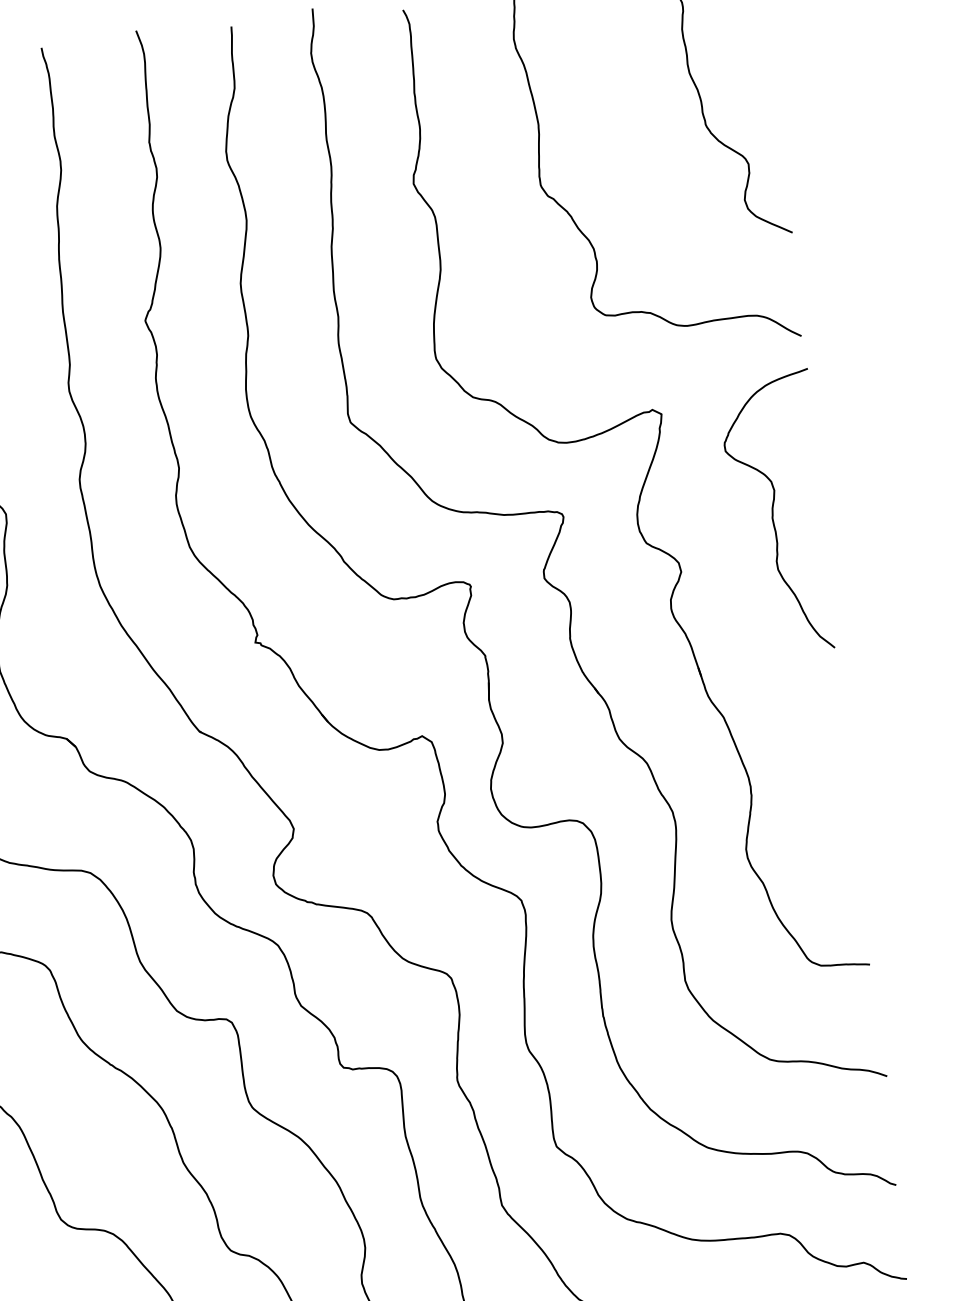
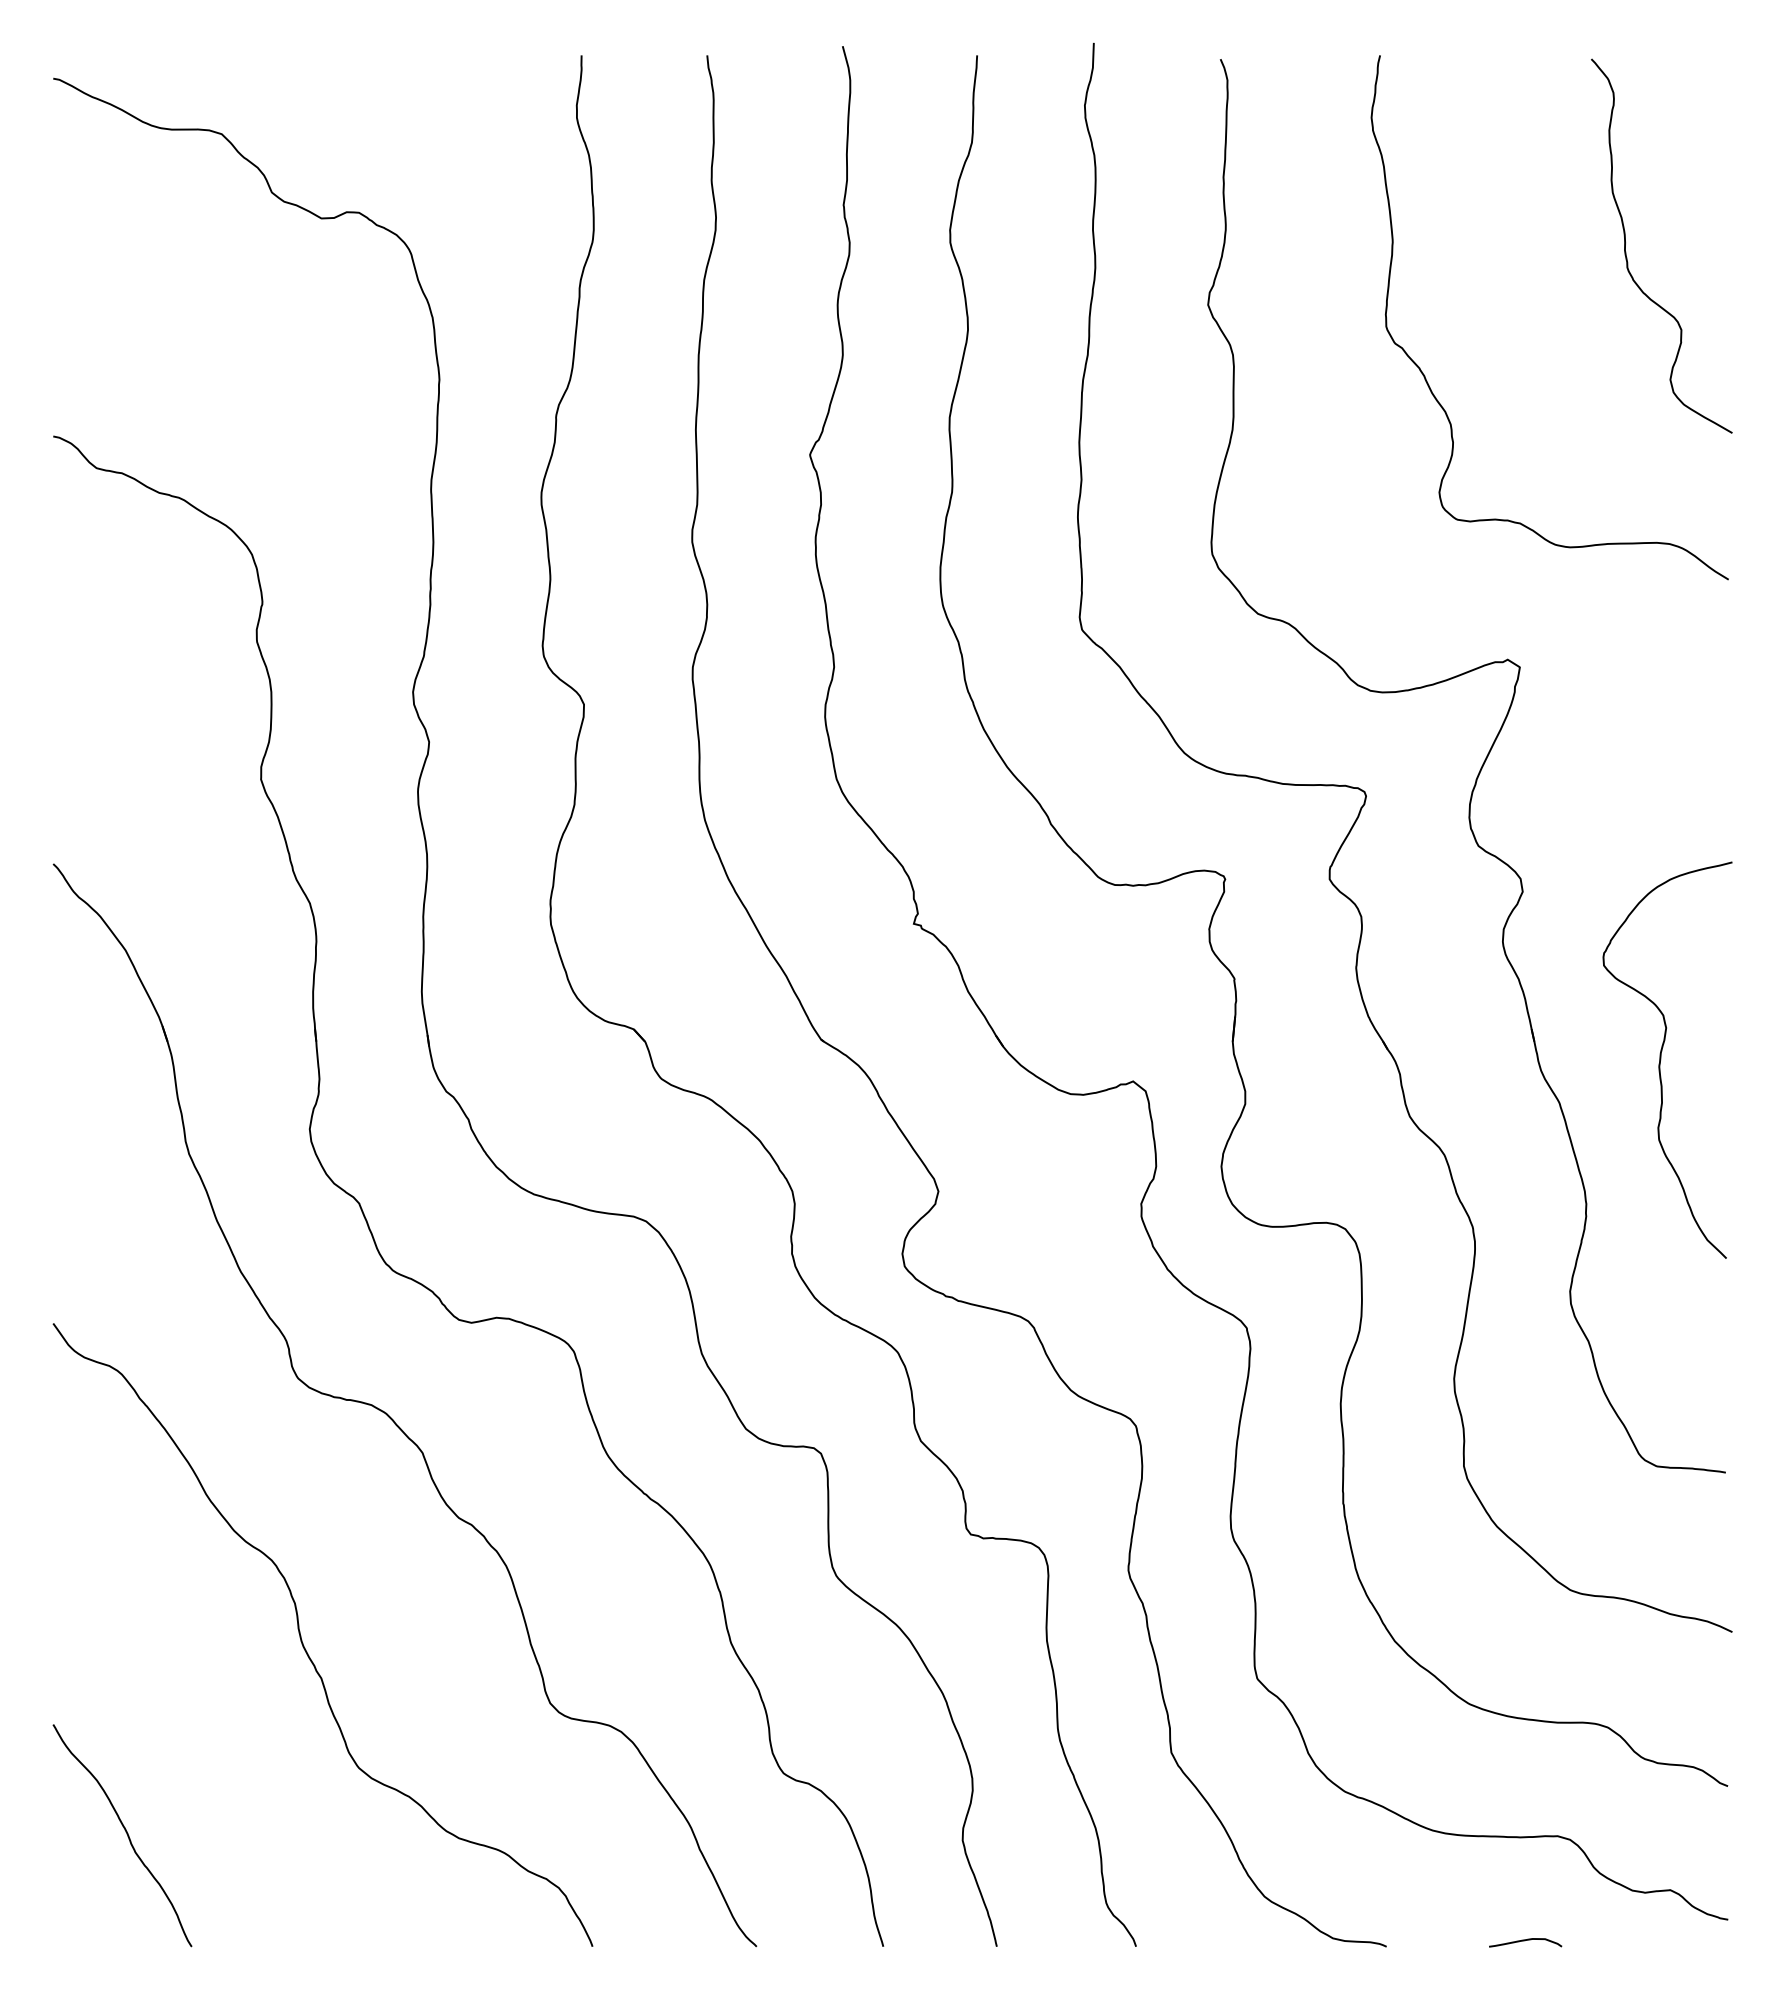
curve: (773, 512) -> (1661, 1059), moved

